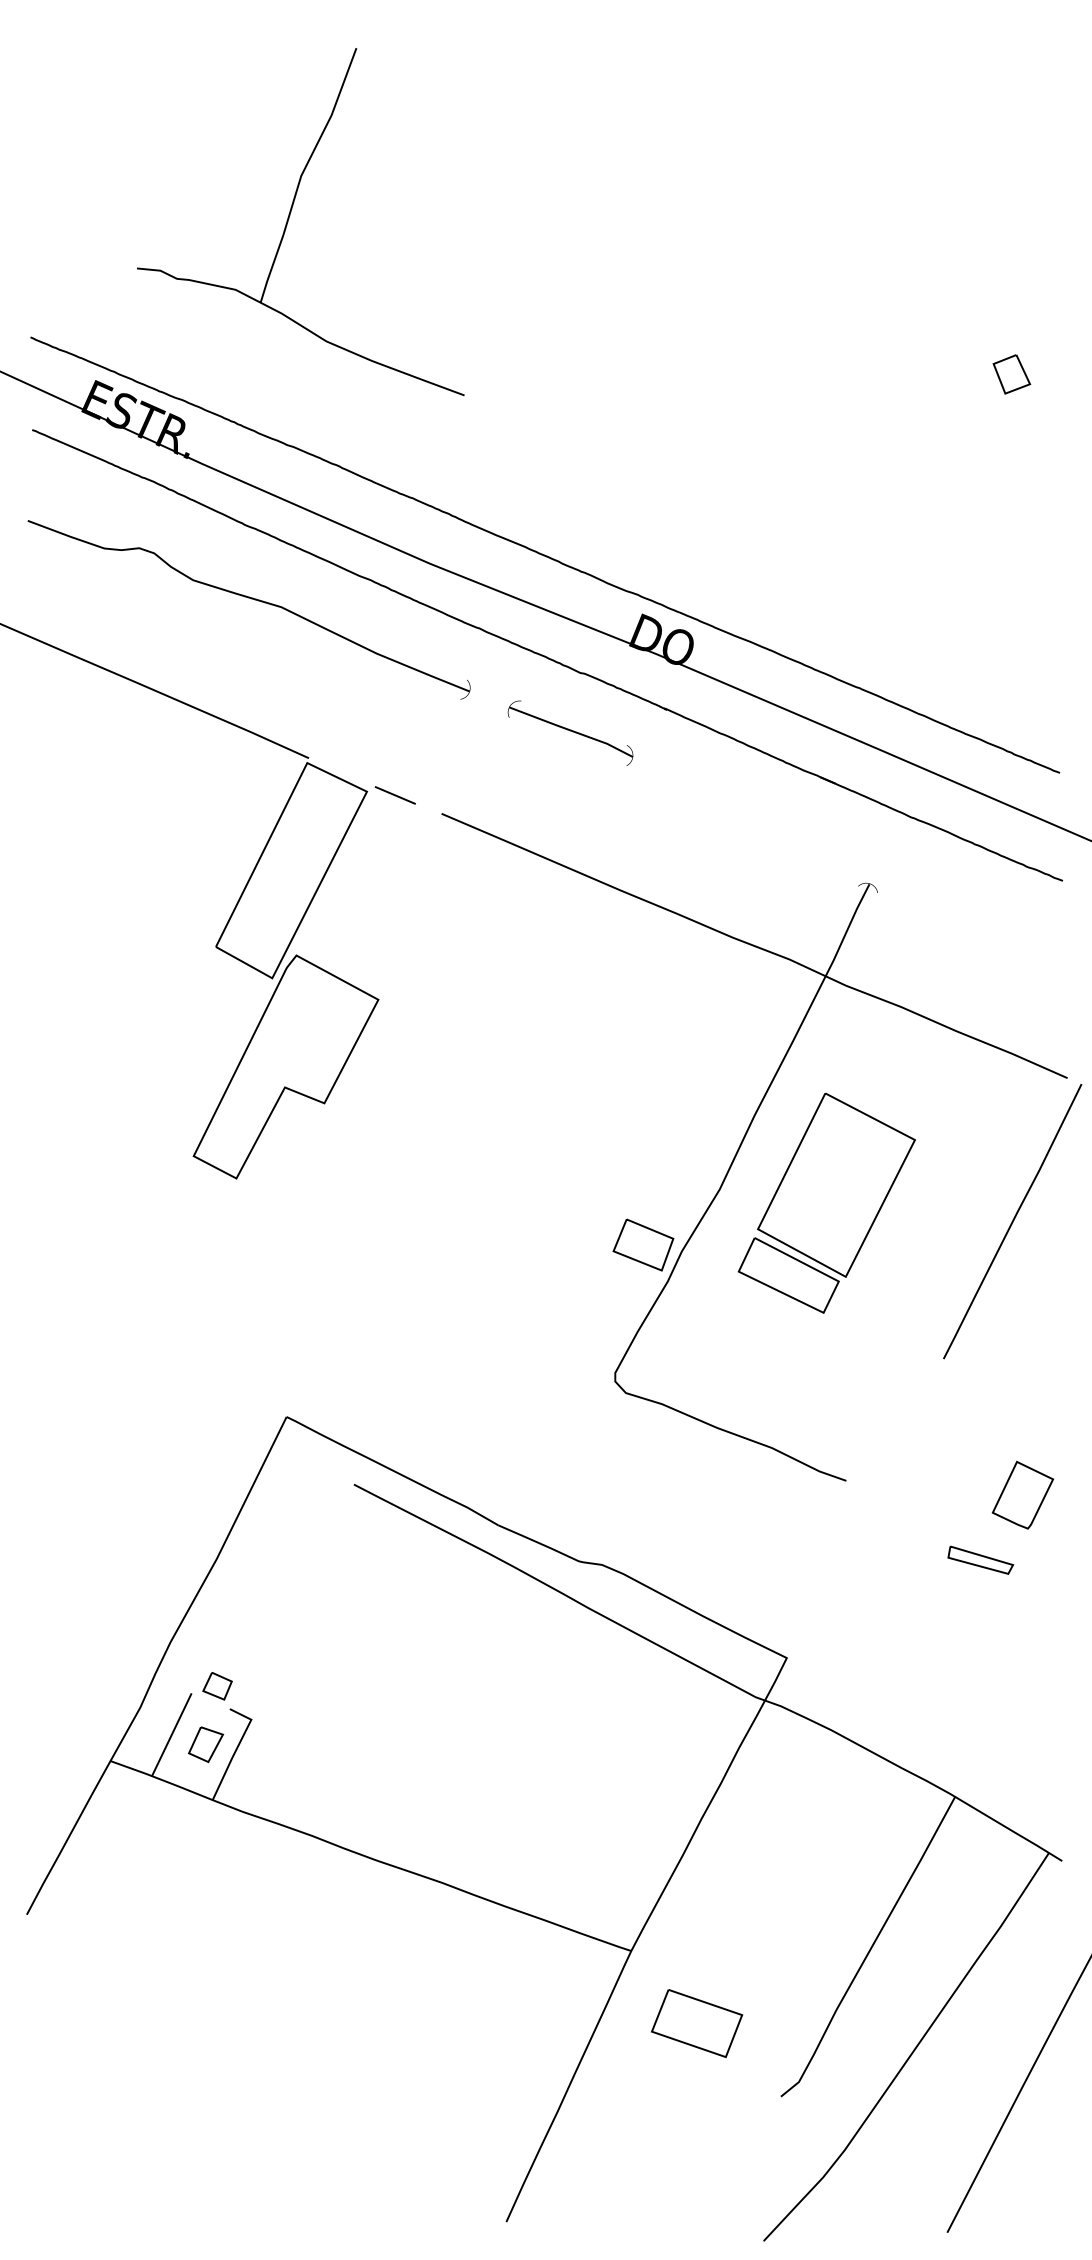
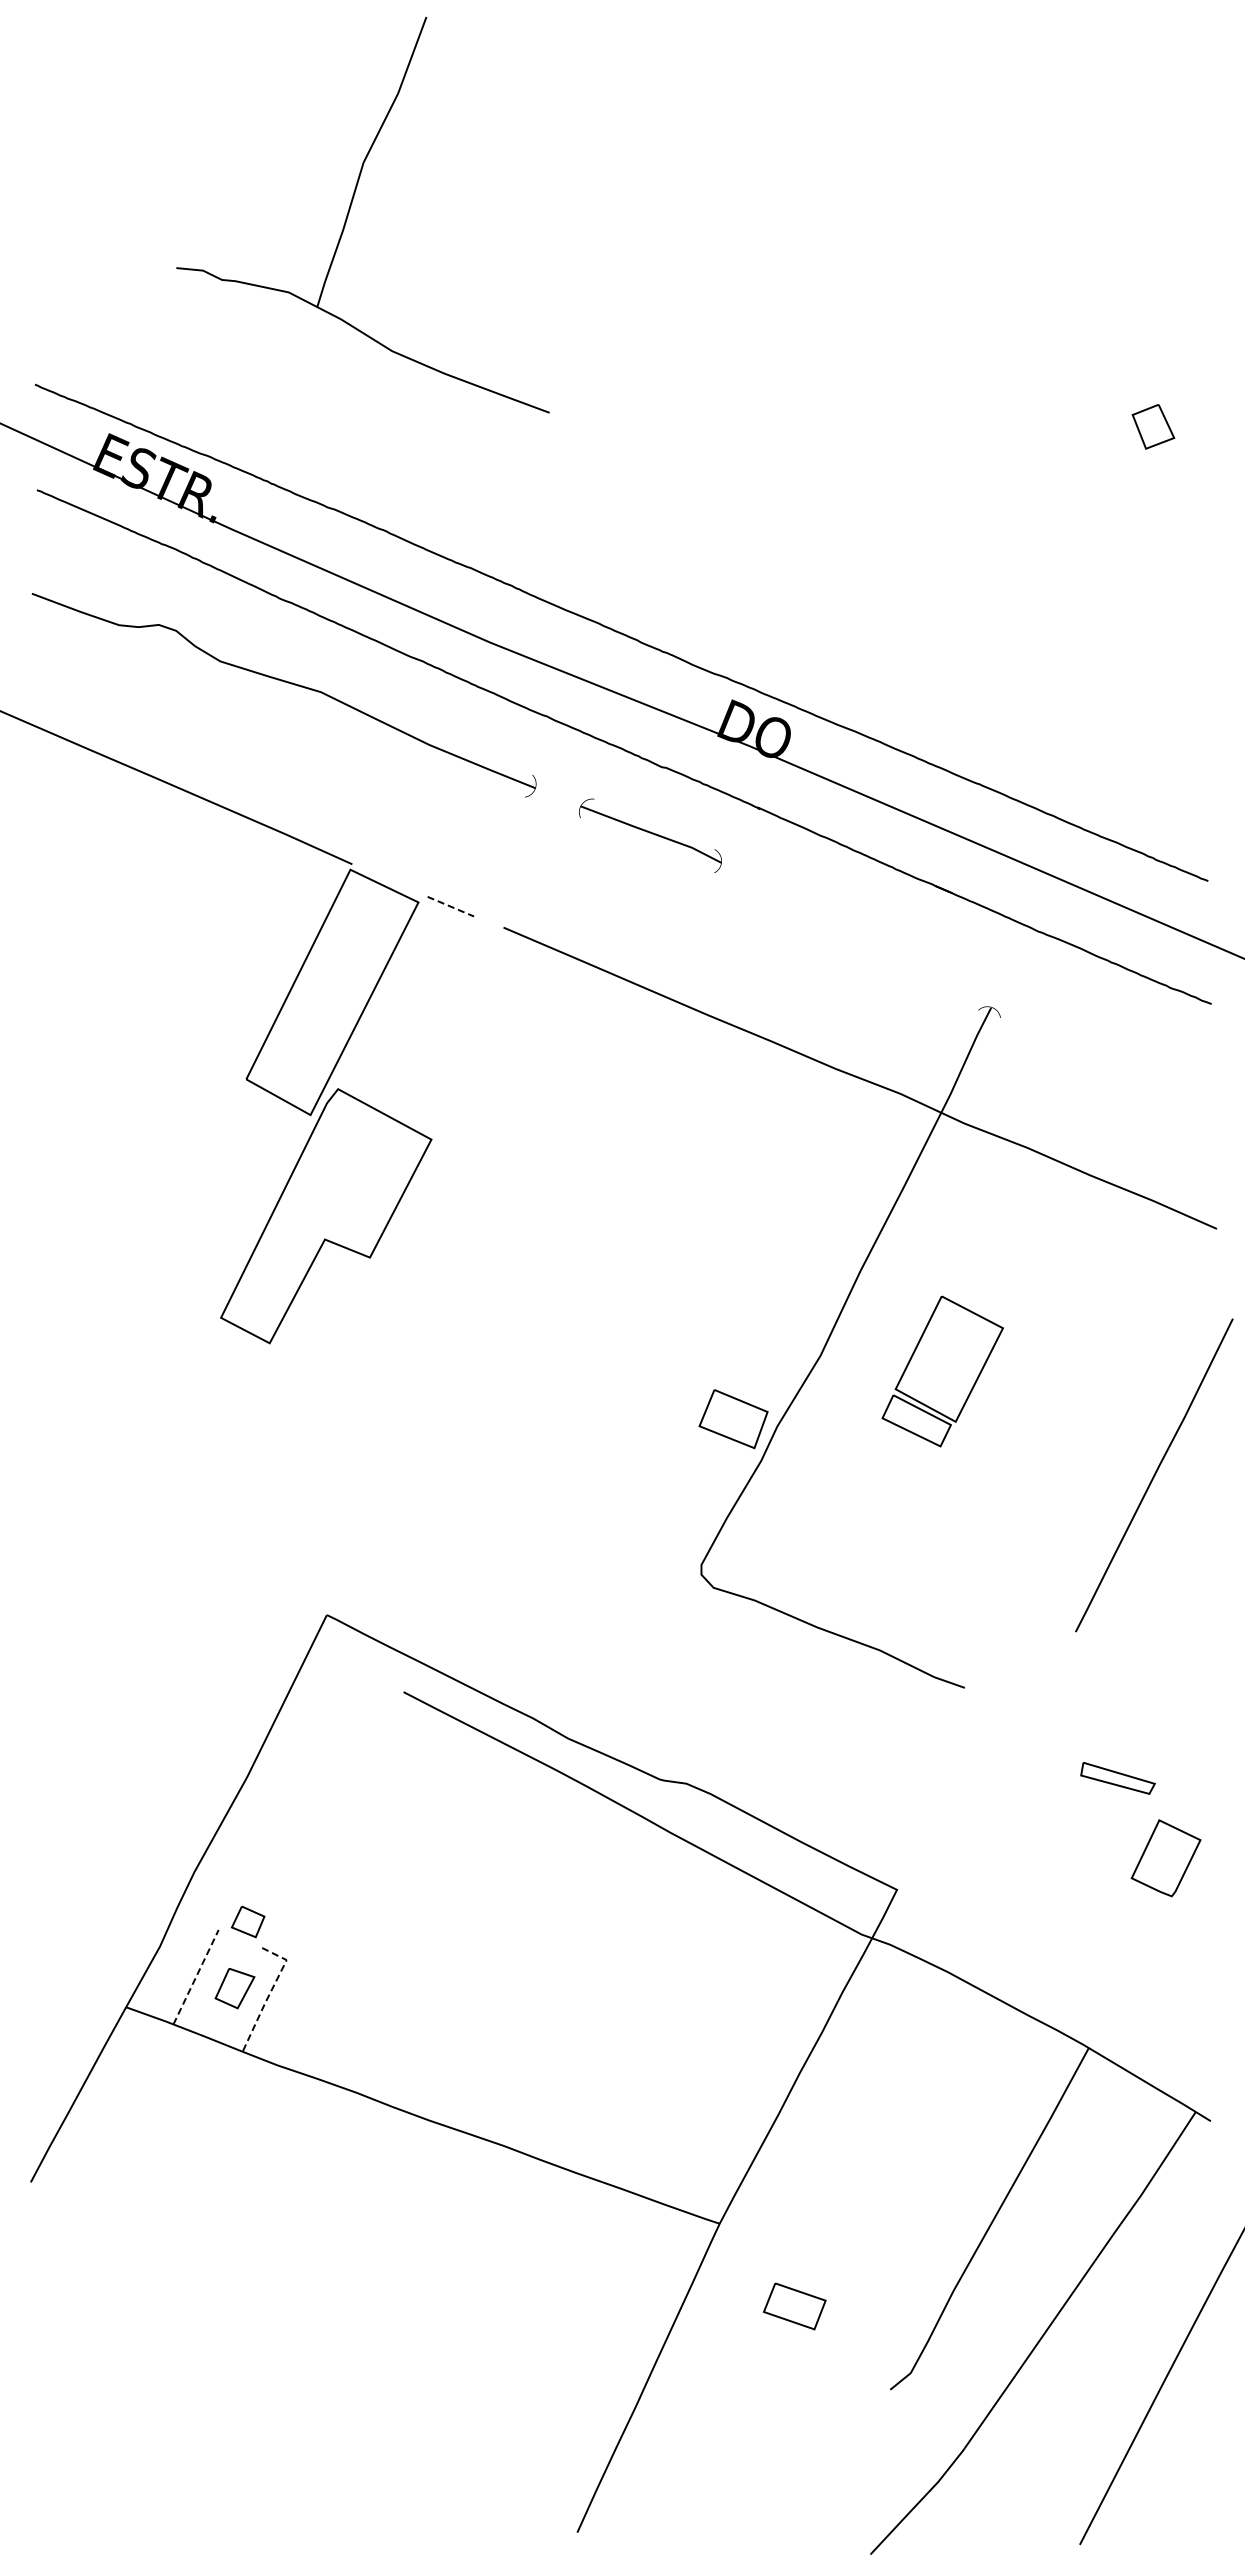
part: (289, 217) -> (350, 210), moved
line: (395, 795) -> (451, 906), solid -> dashed
part: (826, 1203) -> (942, 1371), size x0.6
curve: (1012, 1221) -> (1154, 1475), moved
part: (1022, 1495) -> (1165, 1858), moved
line: (172, 1734) -> (196, 1976), solid -> dashed
line: (236, 1749) -> (269, 1993), solid -> dashed
part: (696, 2023) -> (794, 2306), size x0.6

